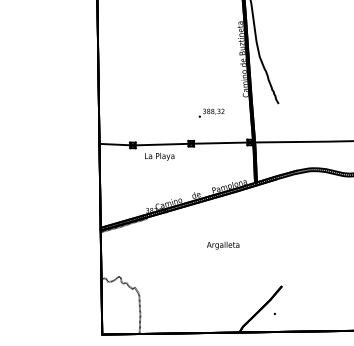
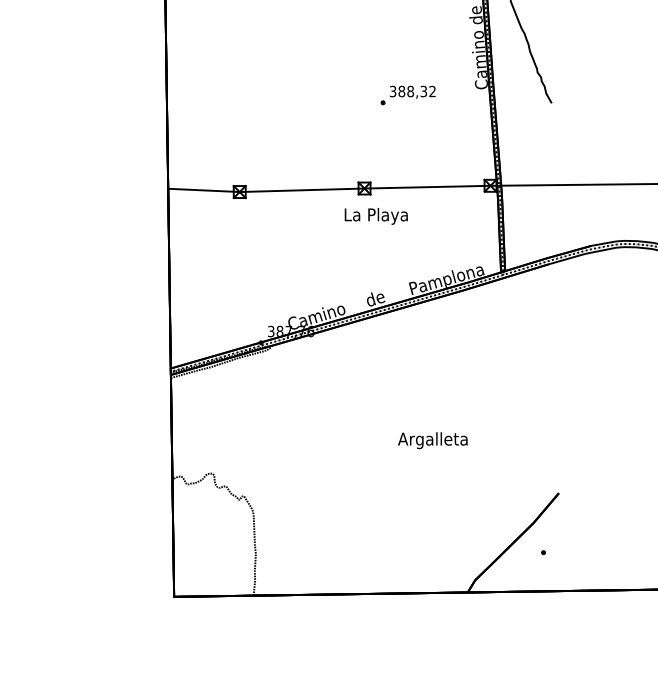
text: (211, 112) -> (407, 93), moved
text: (159, 156) -> (375, 215), moved
text: (223, 245) -> (433, 440), moved

